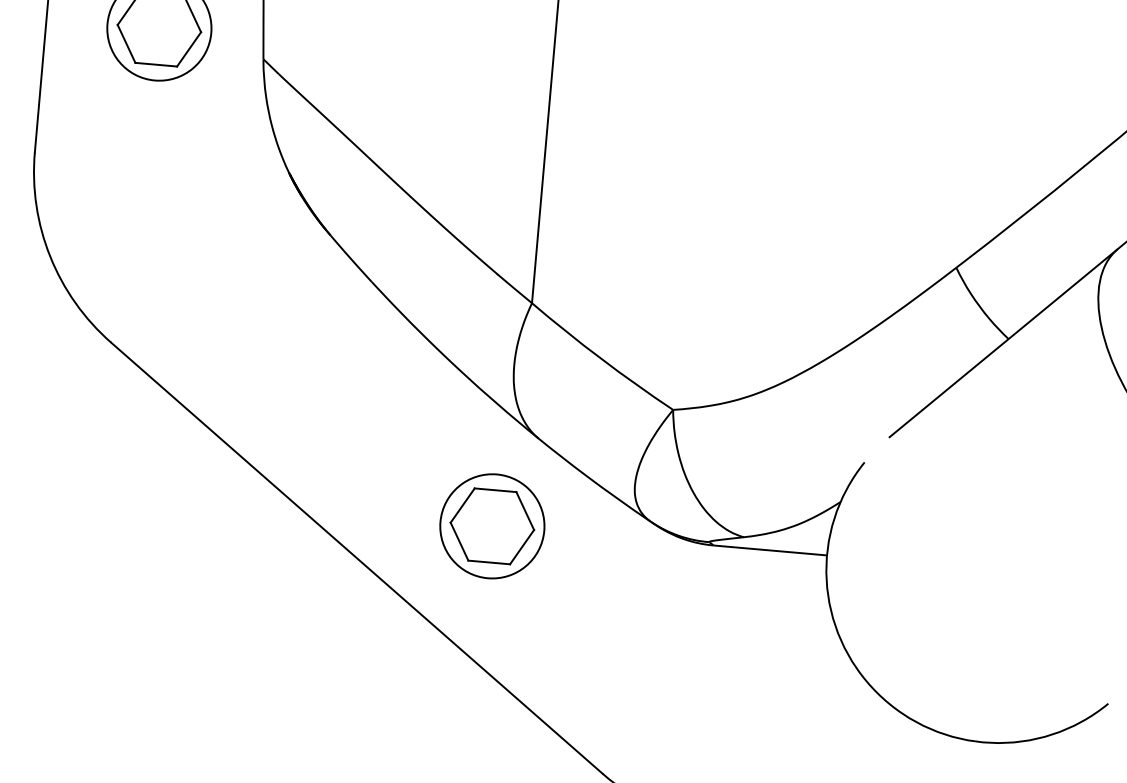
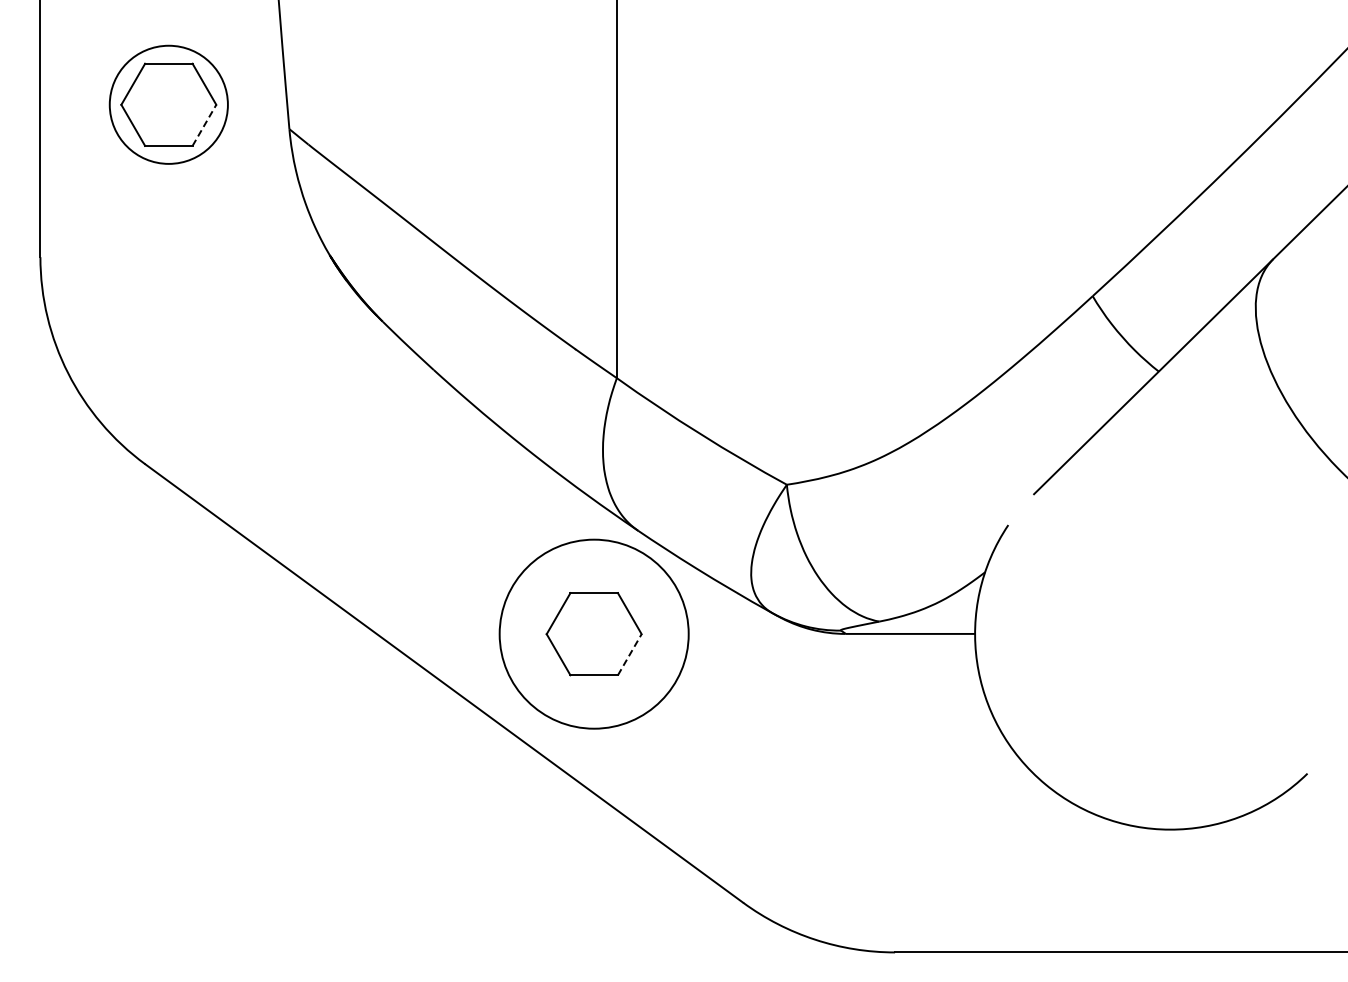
line: (189, 49) -> (204, 125), solid -> dashed
circle: (492, 526) -> (594, 634), size x1.6
line: (521, 546) -> (629, 654), solid -> dashed

